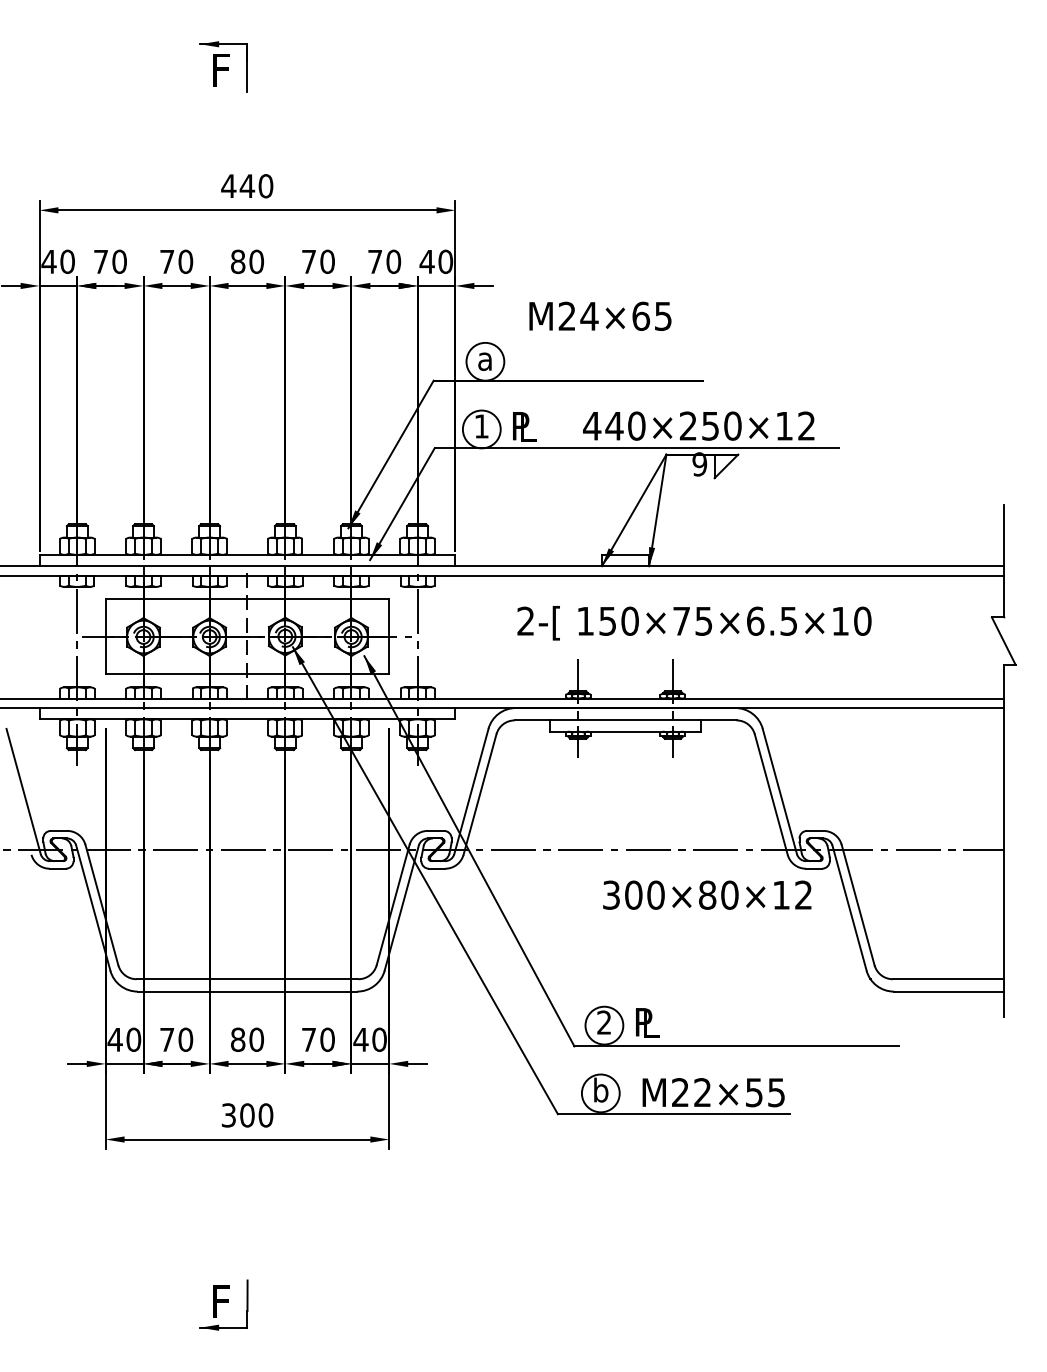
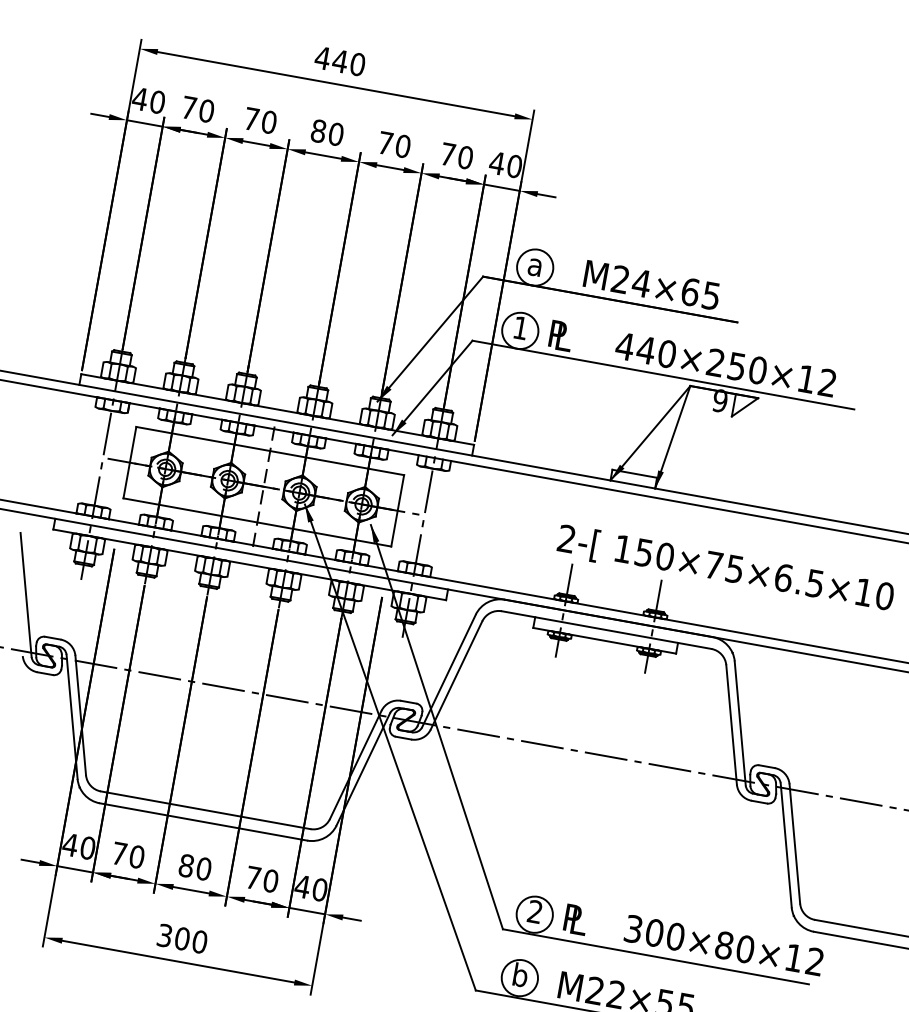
text: (600, 315) -> (652, 284), moved
text: (694, 623) -> (725, 569), moved
text: (707, 894) -> (724, 944), moved

